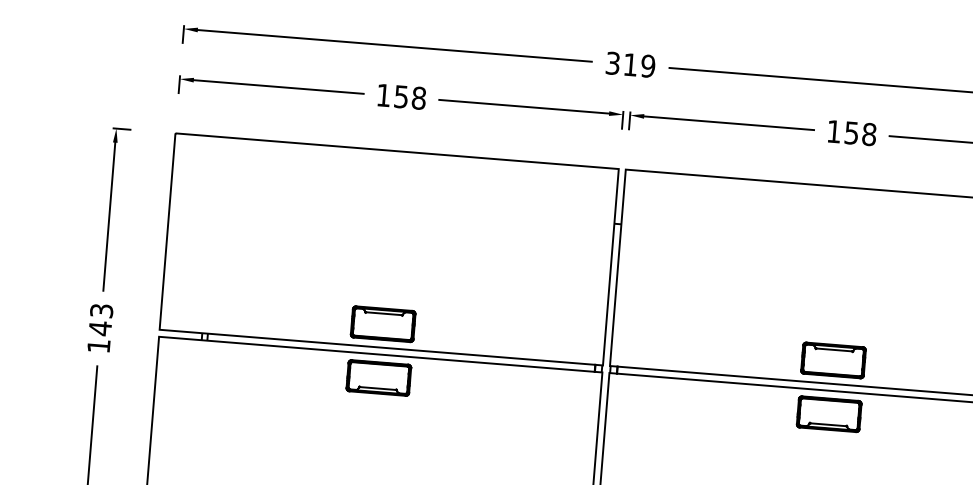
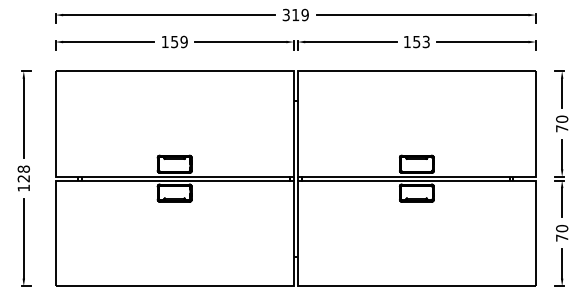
text: (417, 99) -> (183, 42), 158 -> 159
text: (867, 135) -> (425, 42), 158 -> 153
text: (100, 318) -> (23, 173), 143 -> 128

